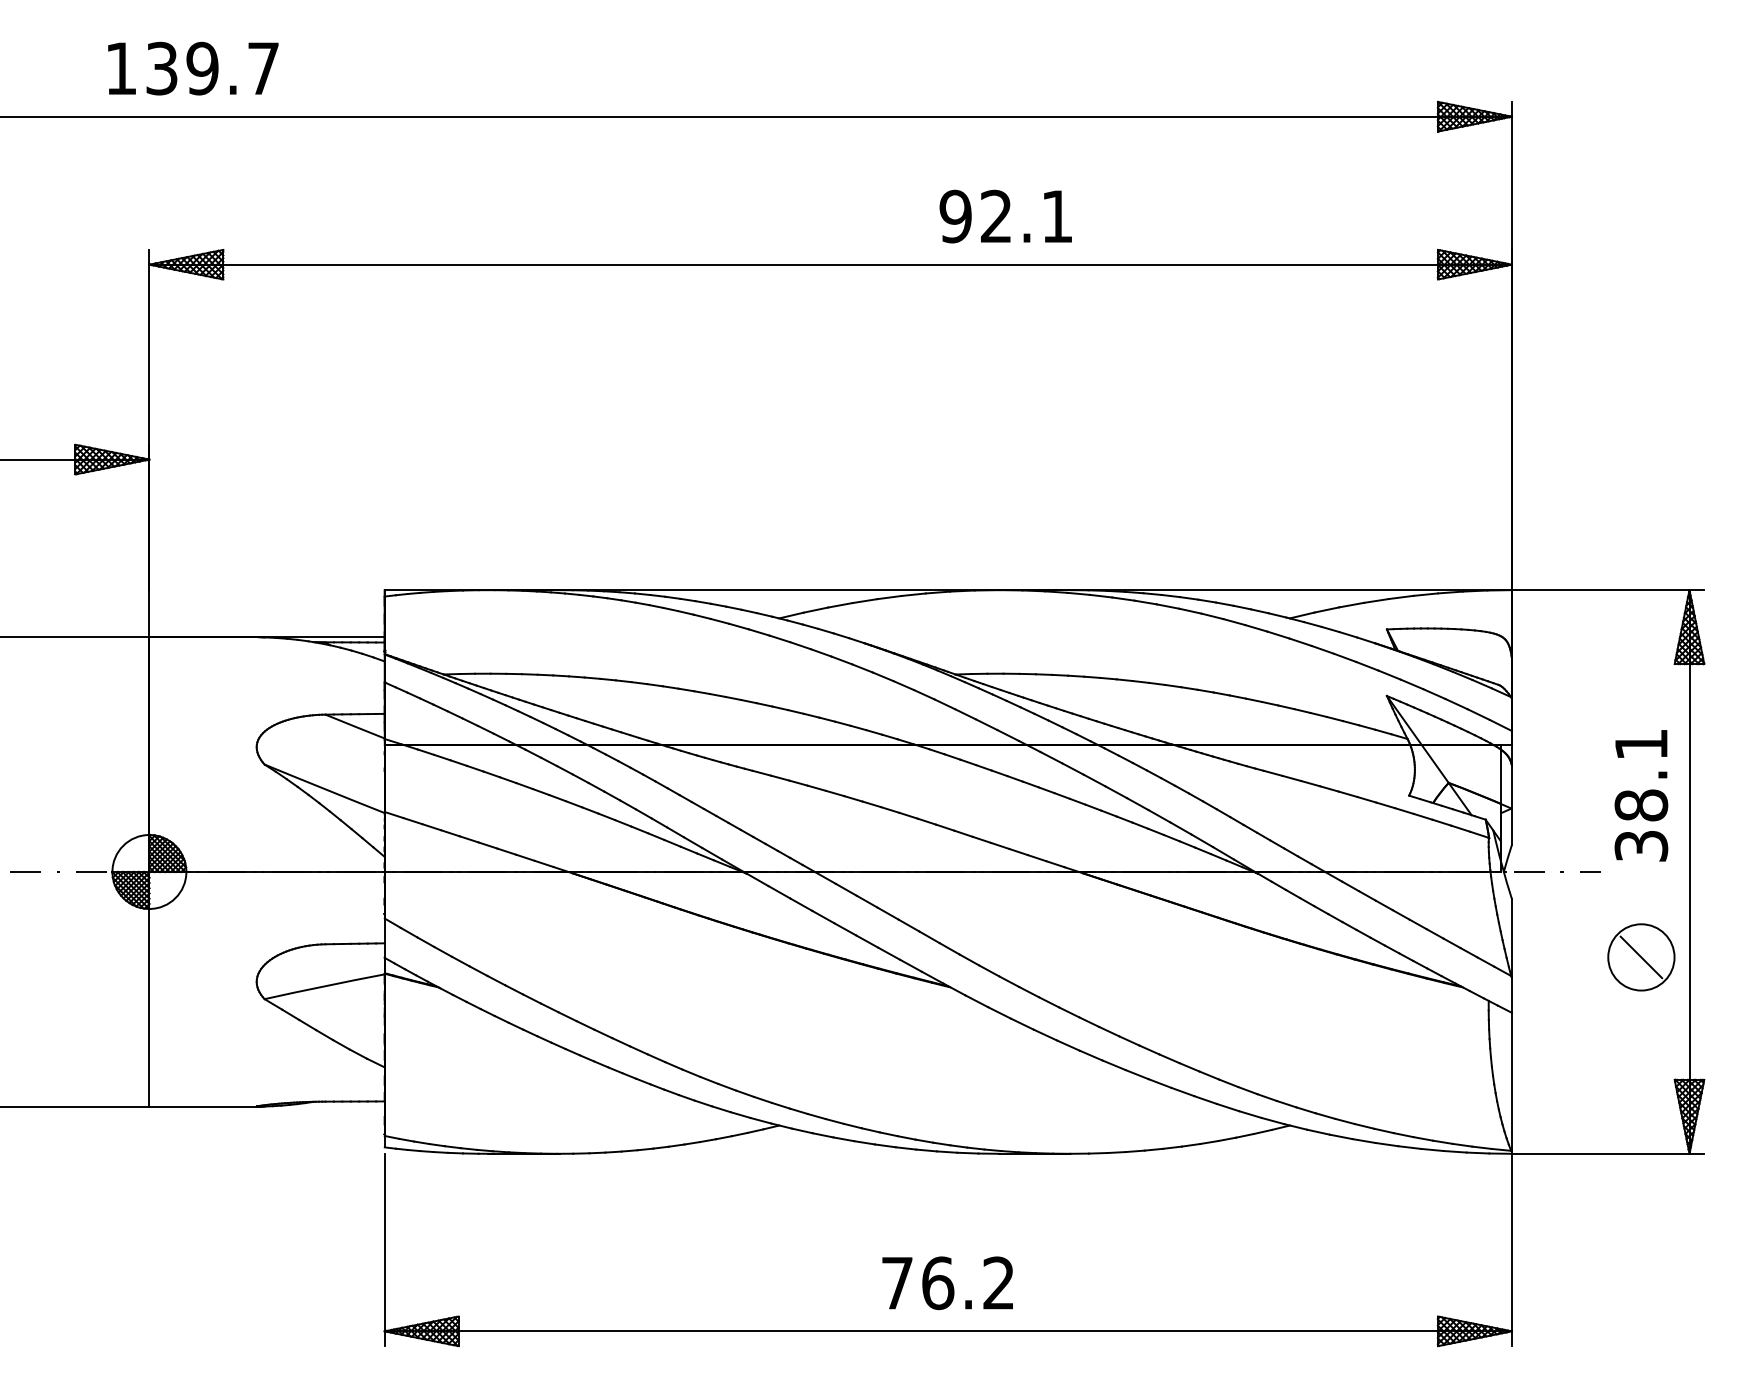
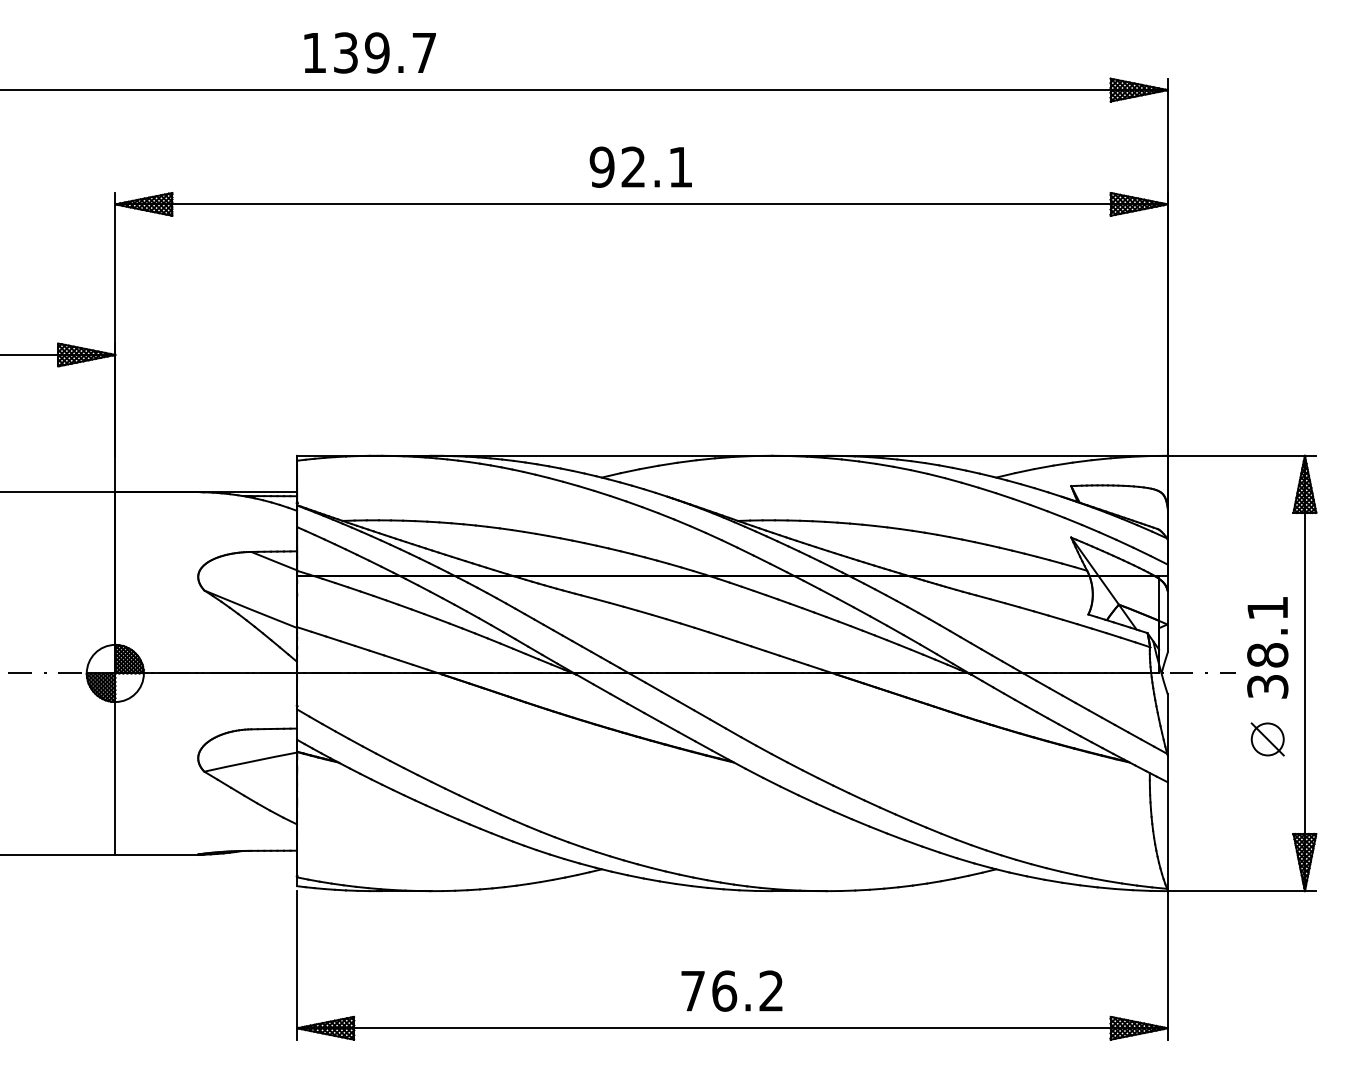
text: (193, 68) -> (370, 52), moved
text: (1005, 216) -> (640, 167), moved
text: (1641, 795) -> (1267, 647), moved
circle: (1641, 957) -> (1267, 739), size x0.62

